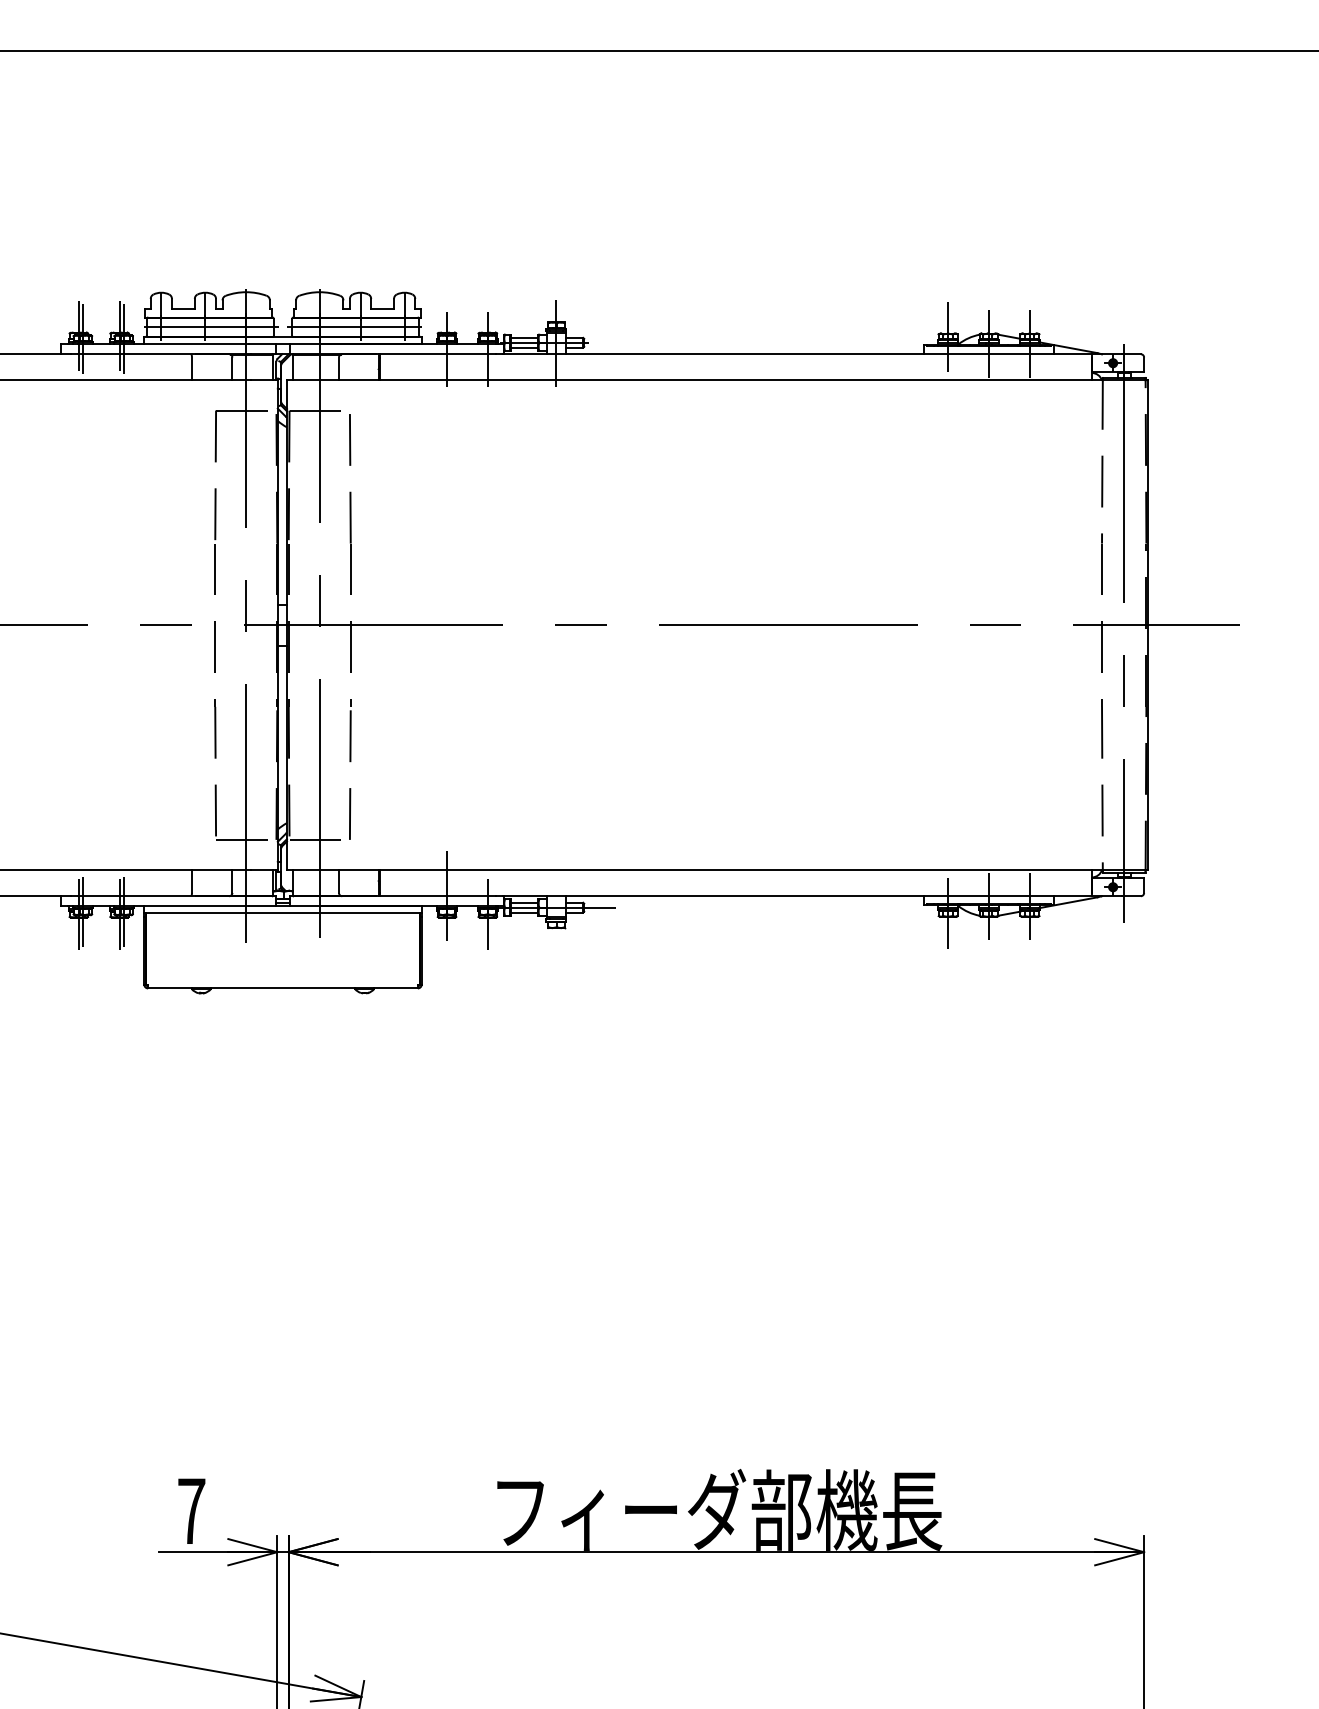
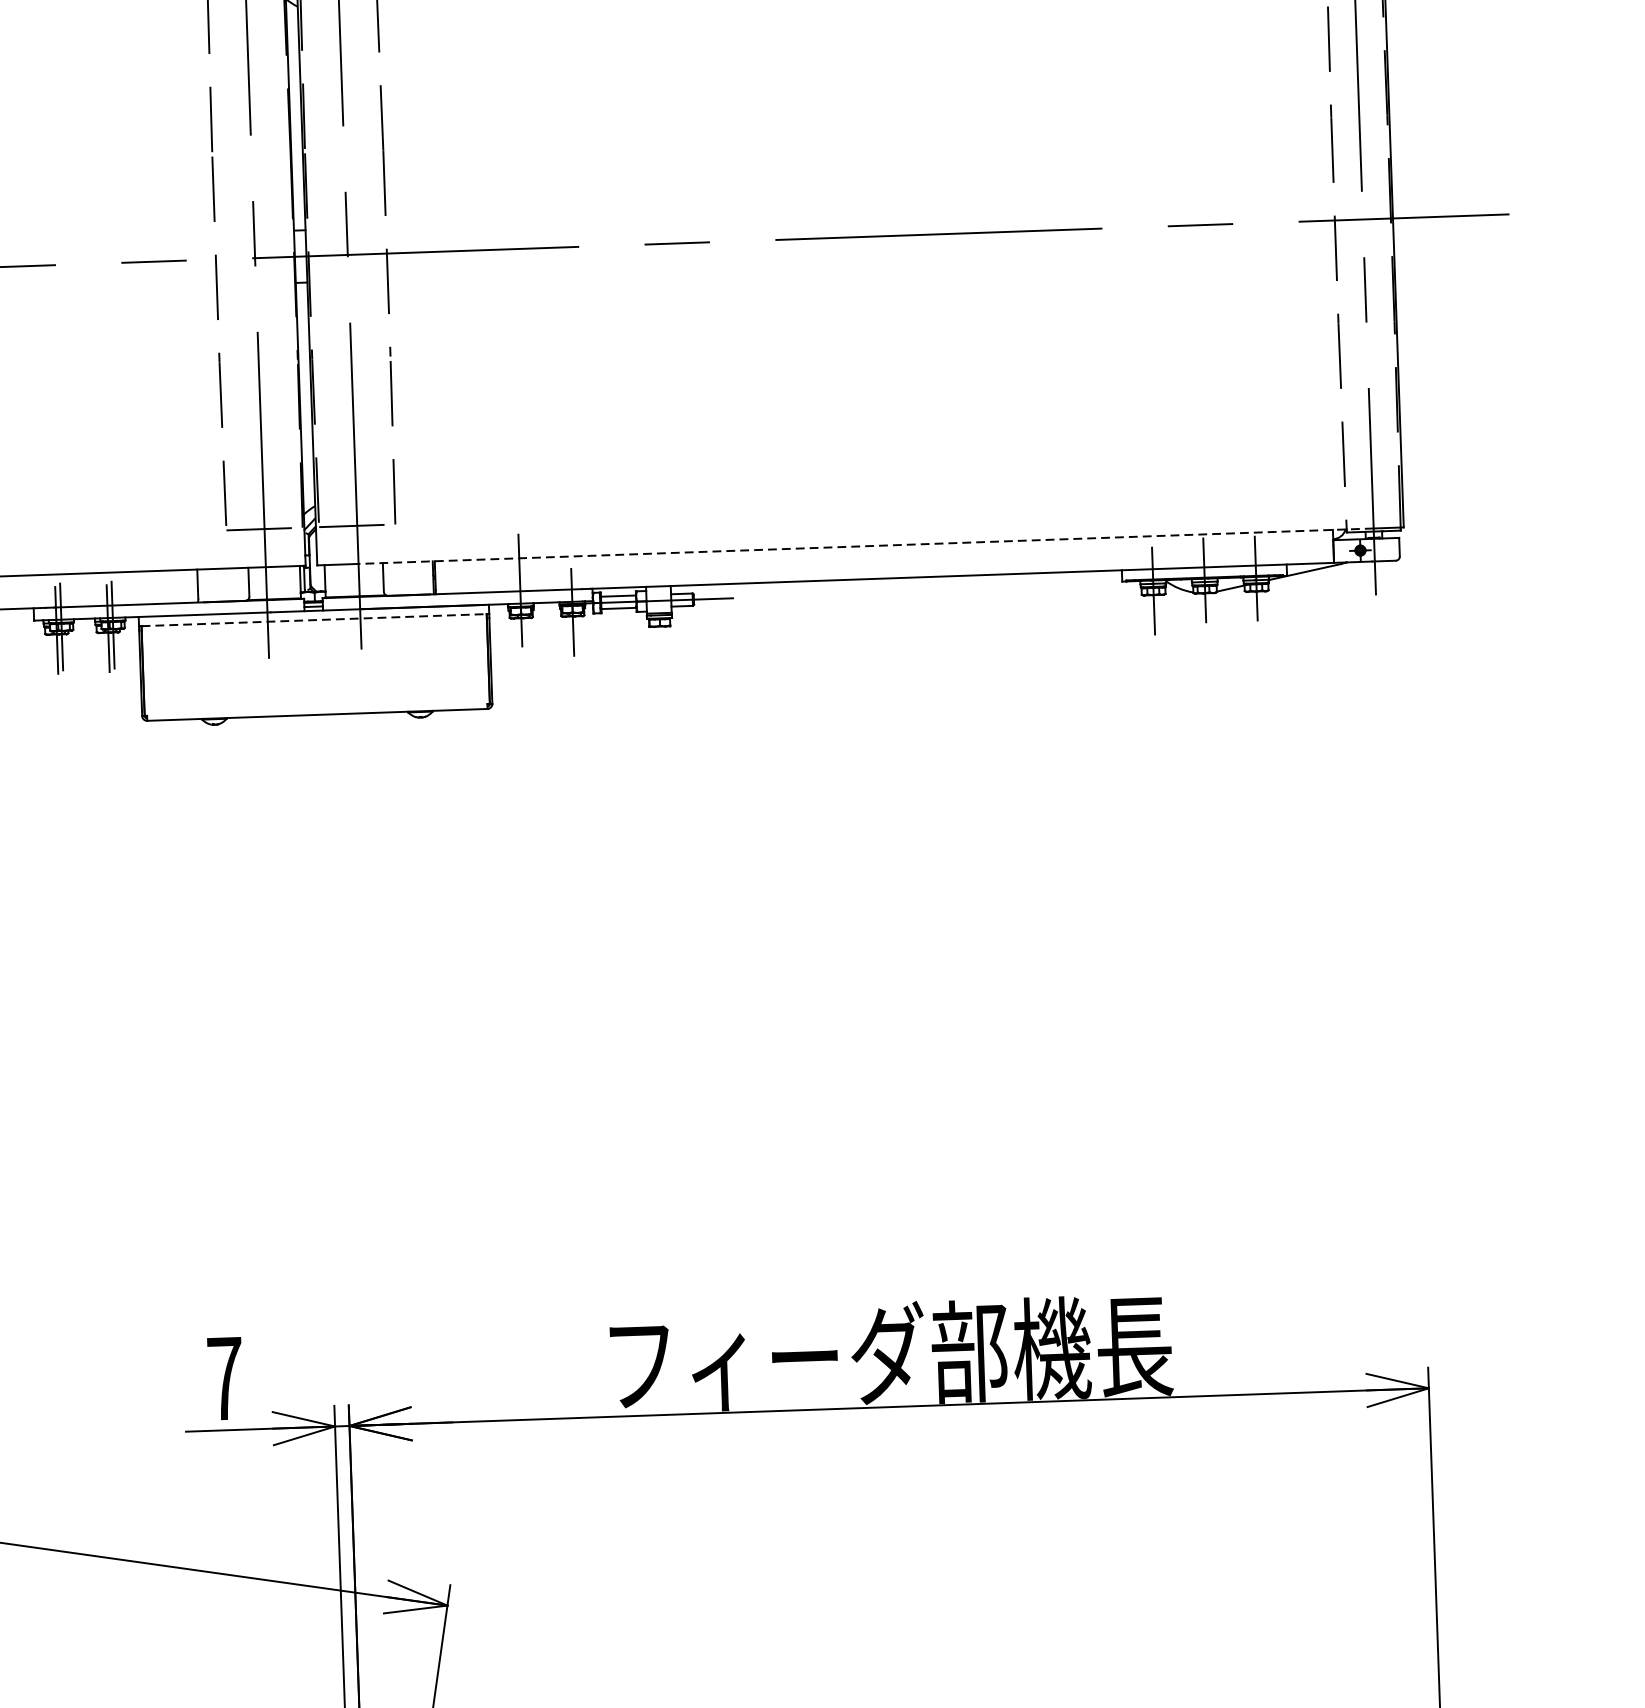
line: (721, 870) -> (865, 546), solid -> dashed
line: (283, 913) -> (314, 620), solid -> dashed

